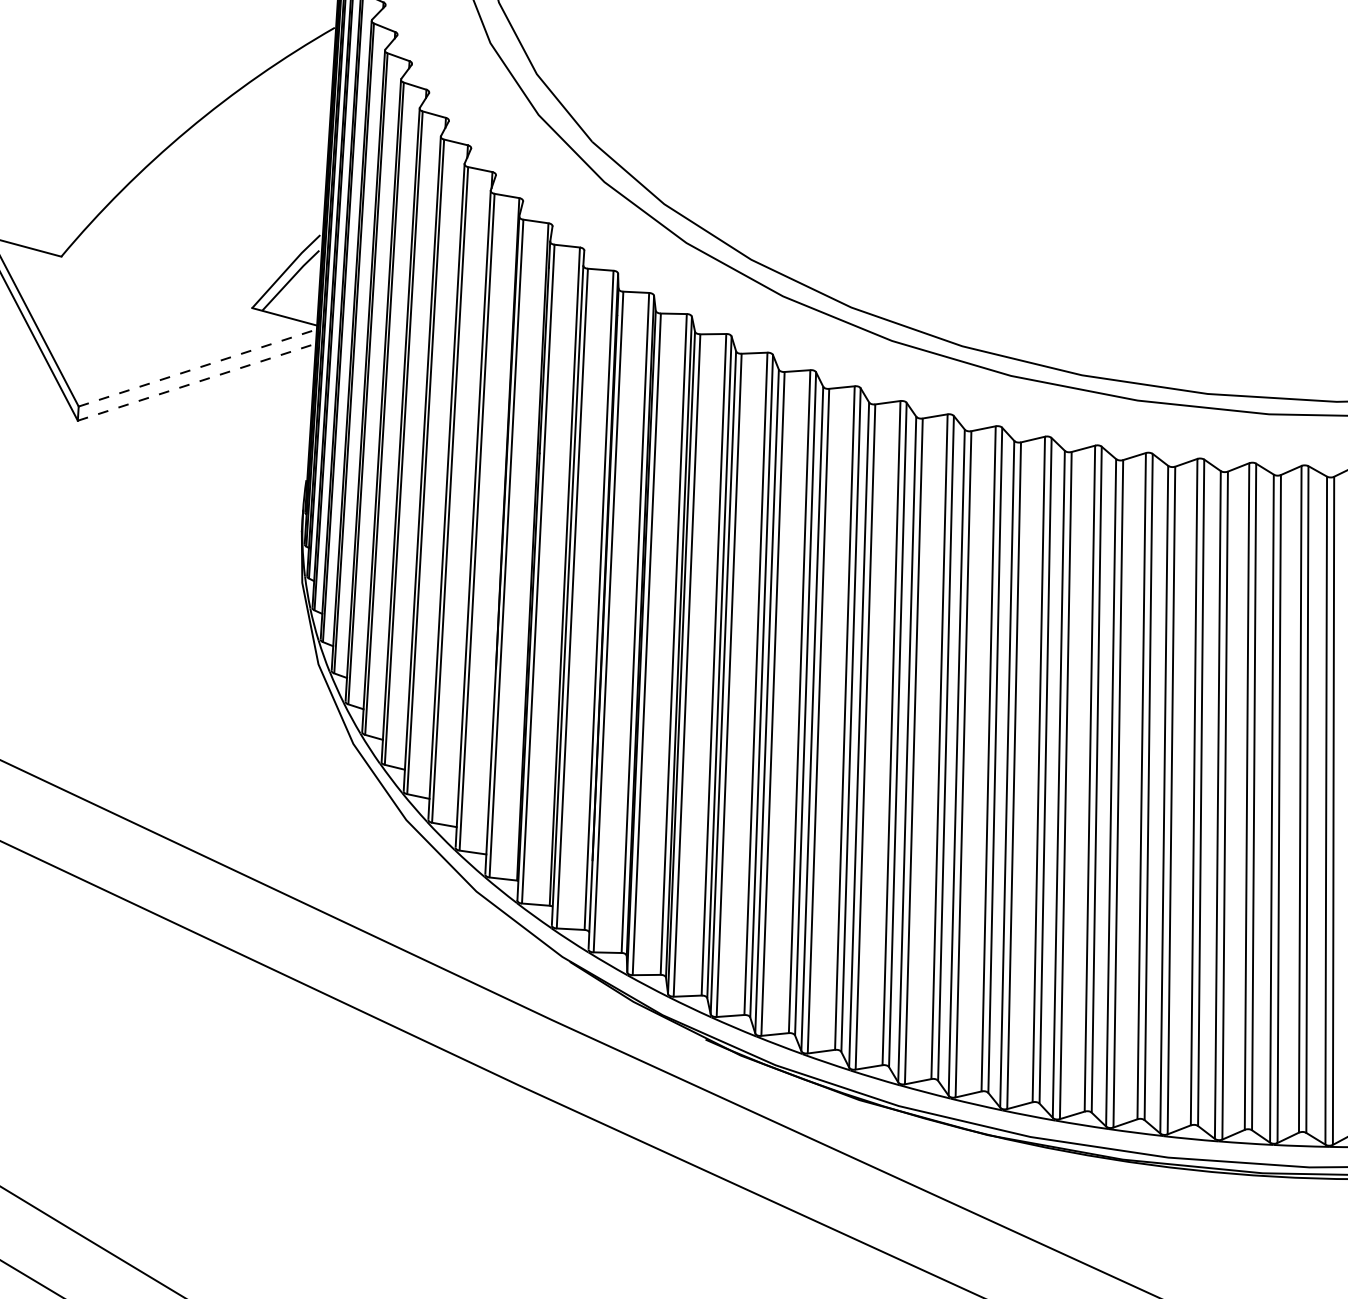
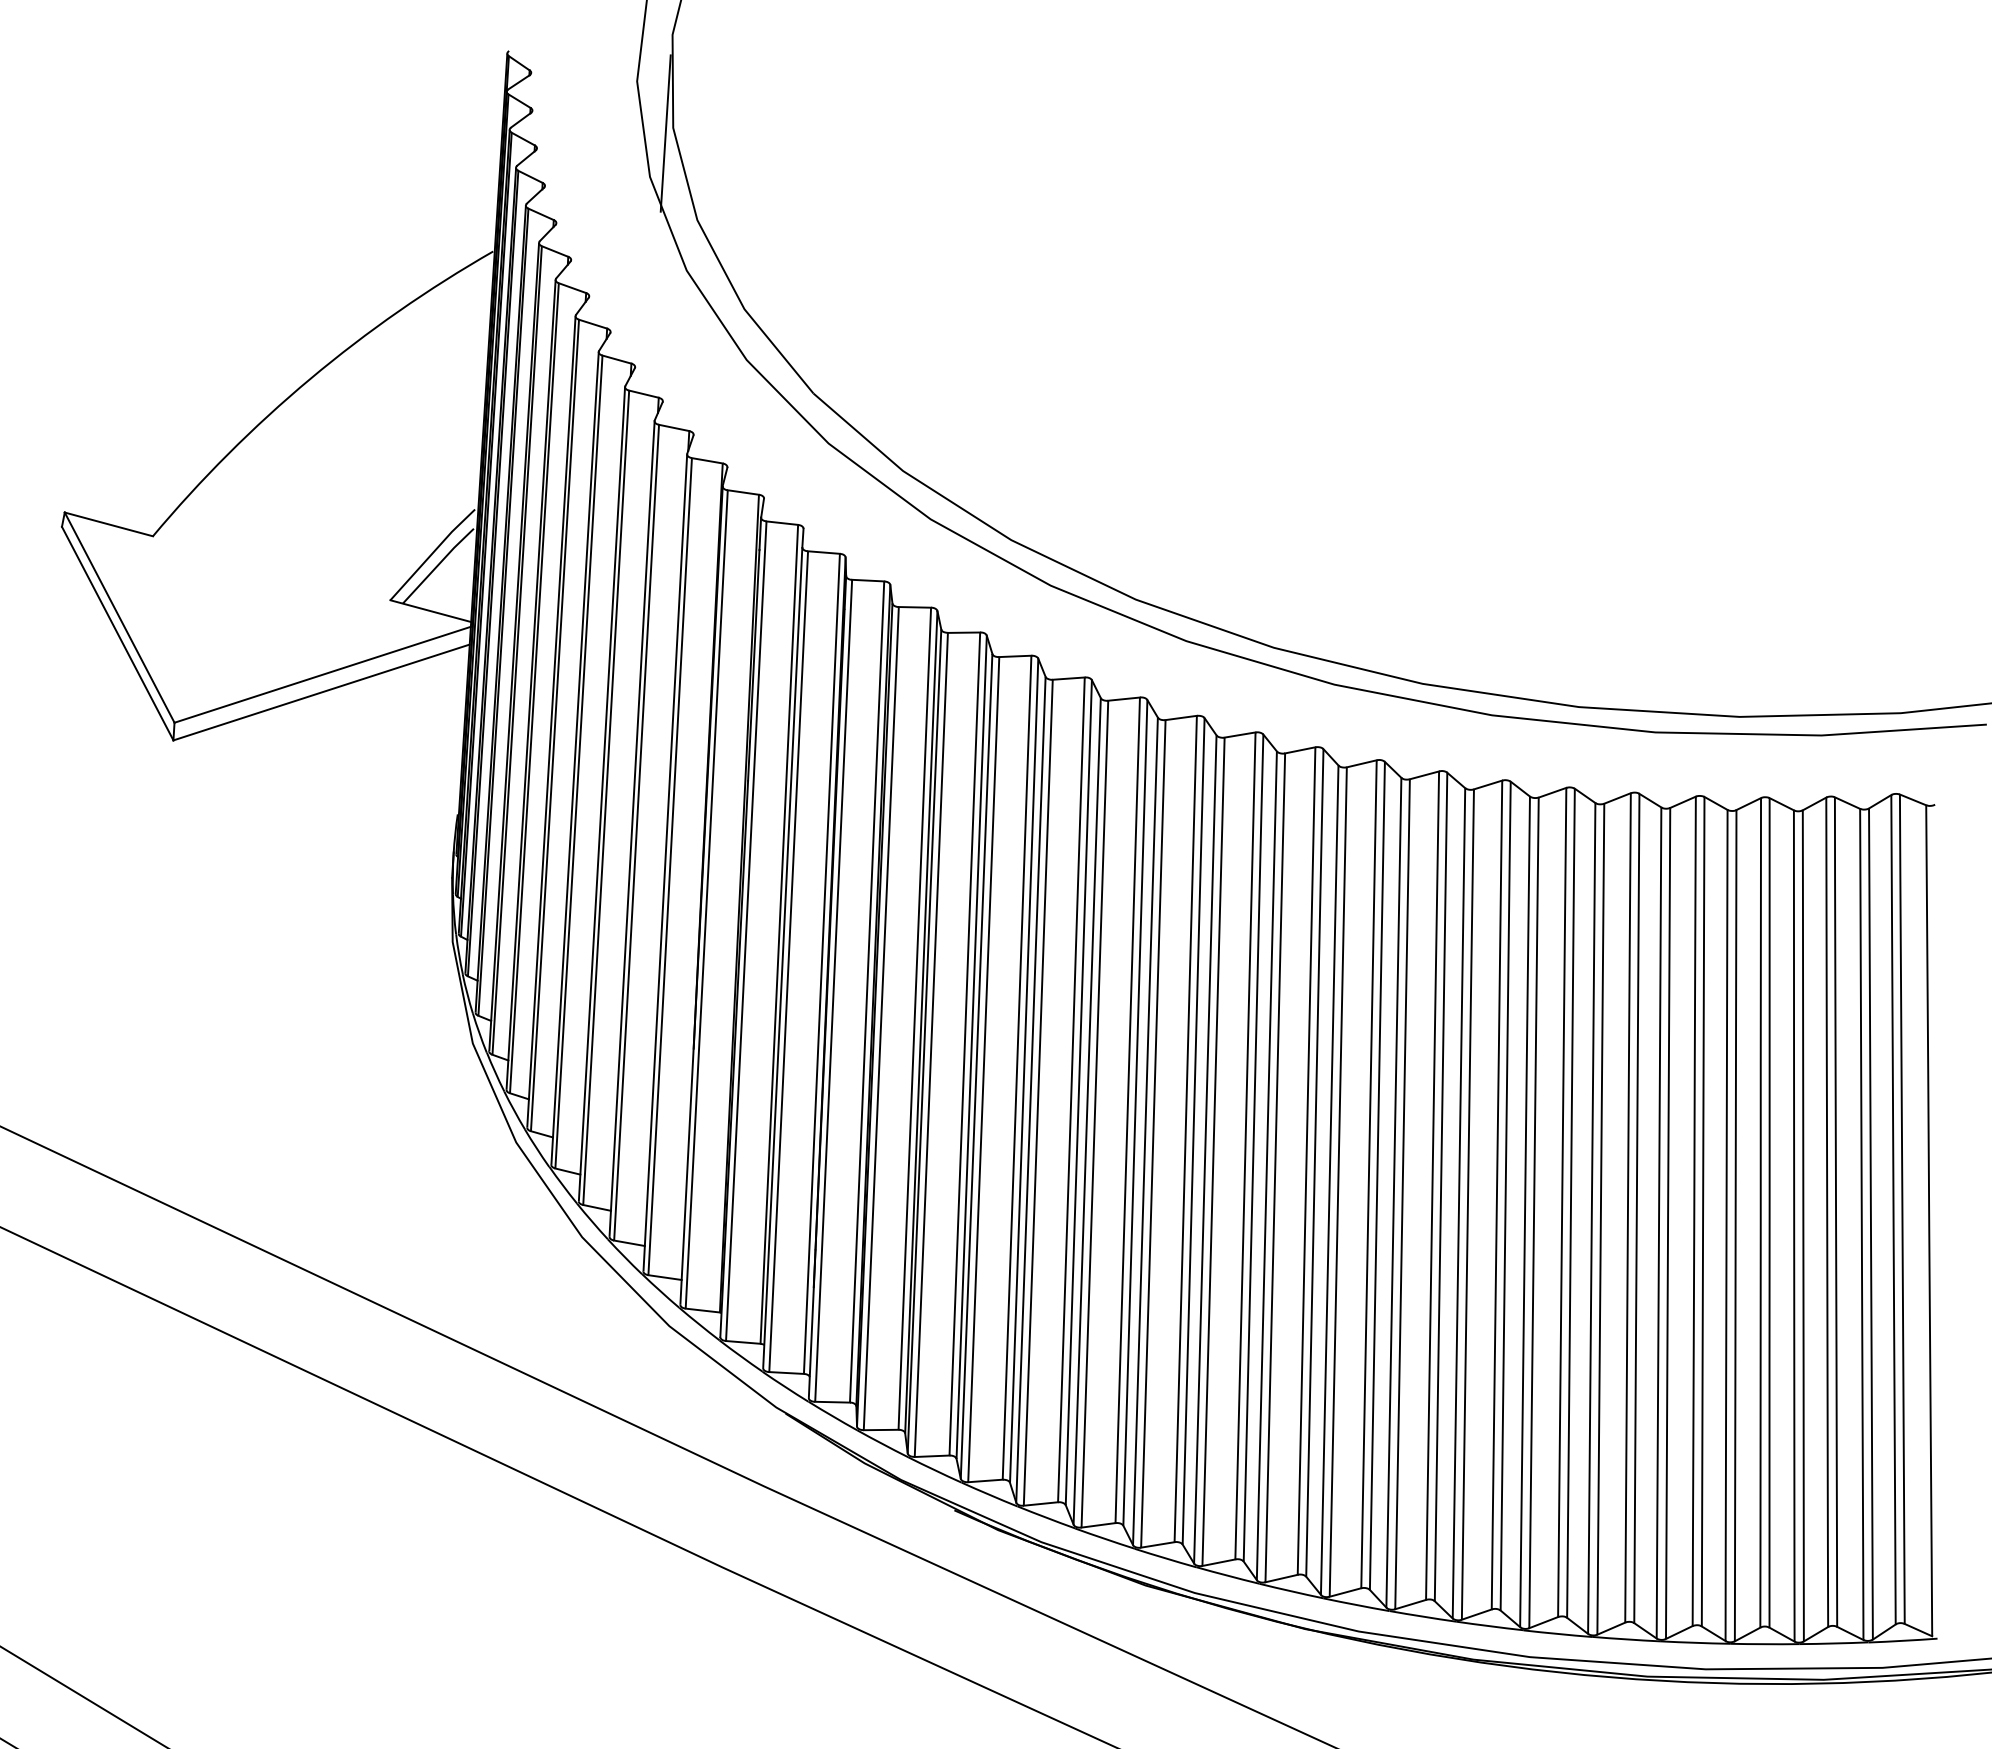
line: (197, 367) -> (322, 674), dashed -> solid
line: (196, 382) -> (321, 692), dashed -> solid

